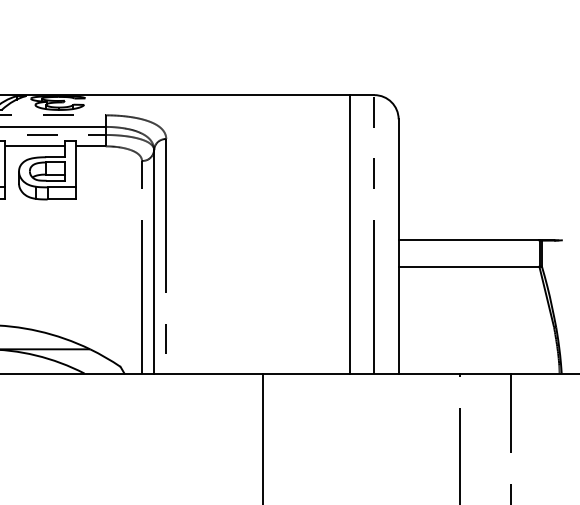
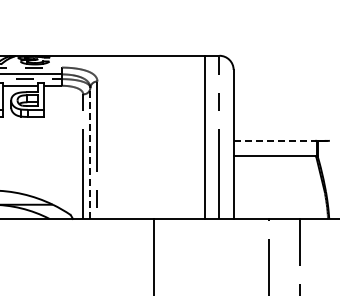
line: (470, 239) -> (275, 140), solid -> dashed
line: (154, 260) -> (90, 152), solid -> dashed

